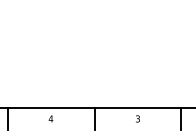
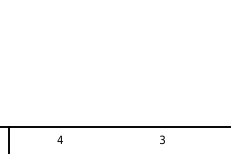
line: (94, 119) -> (111, 140), removed
line: (181, 119) -> (213, 140), removed

